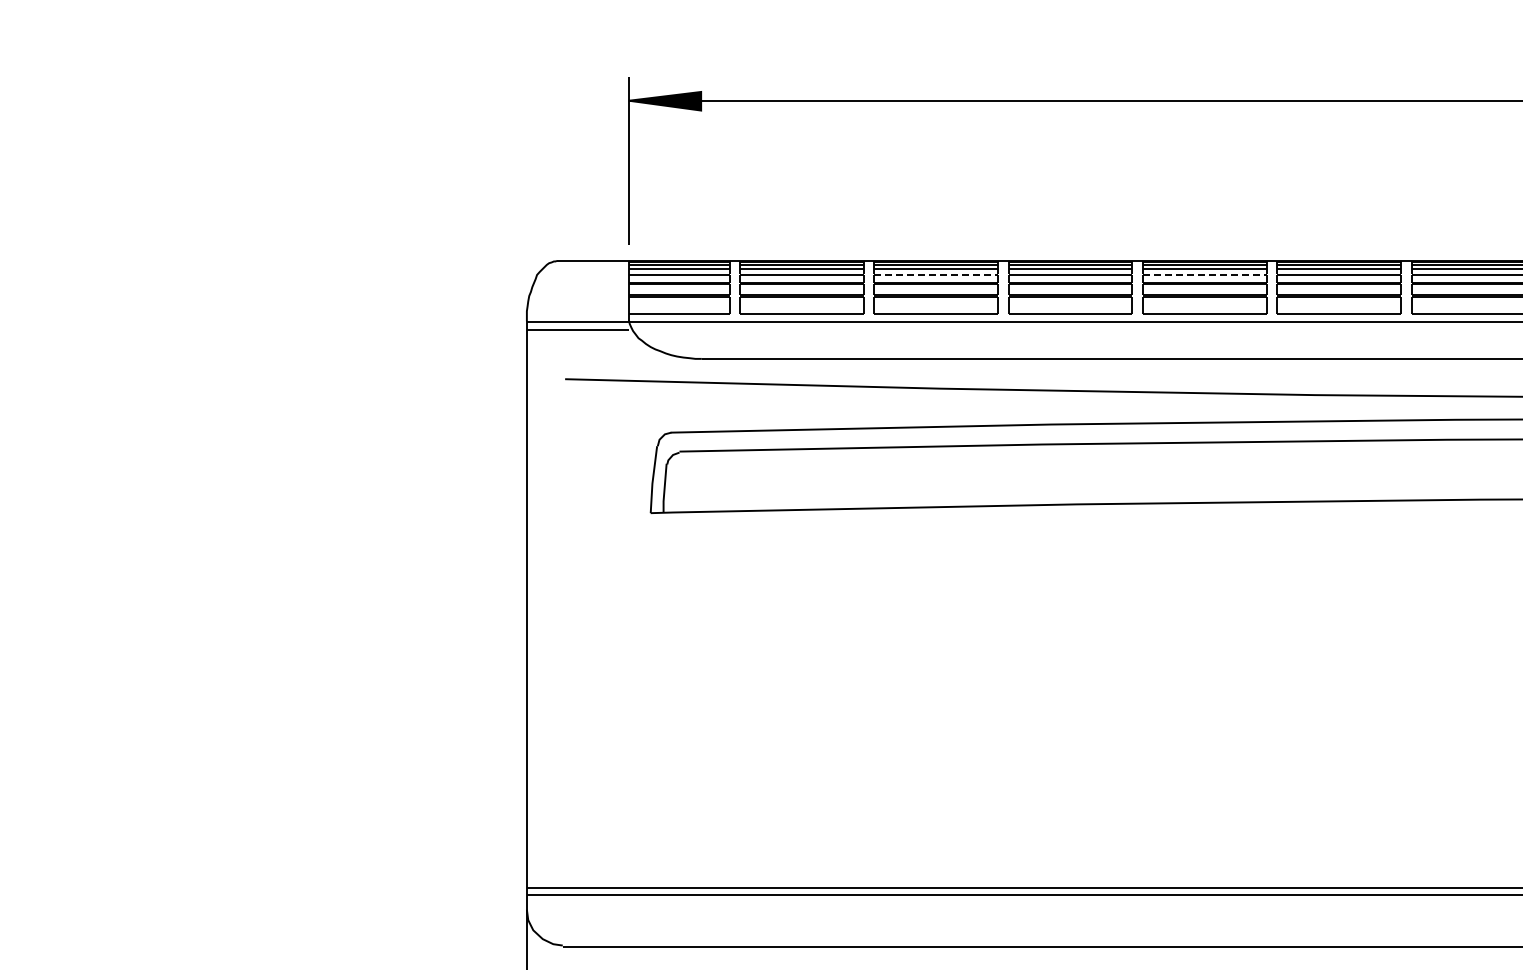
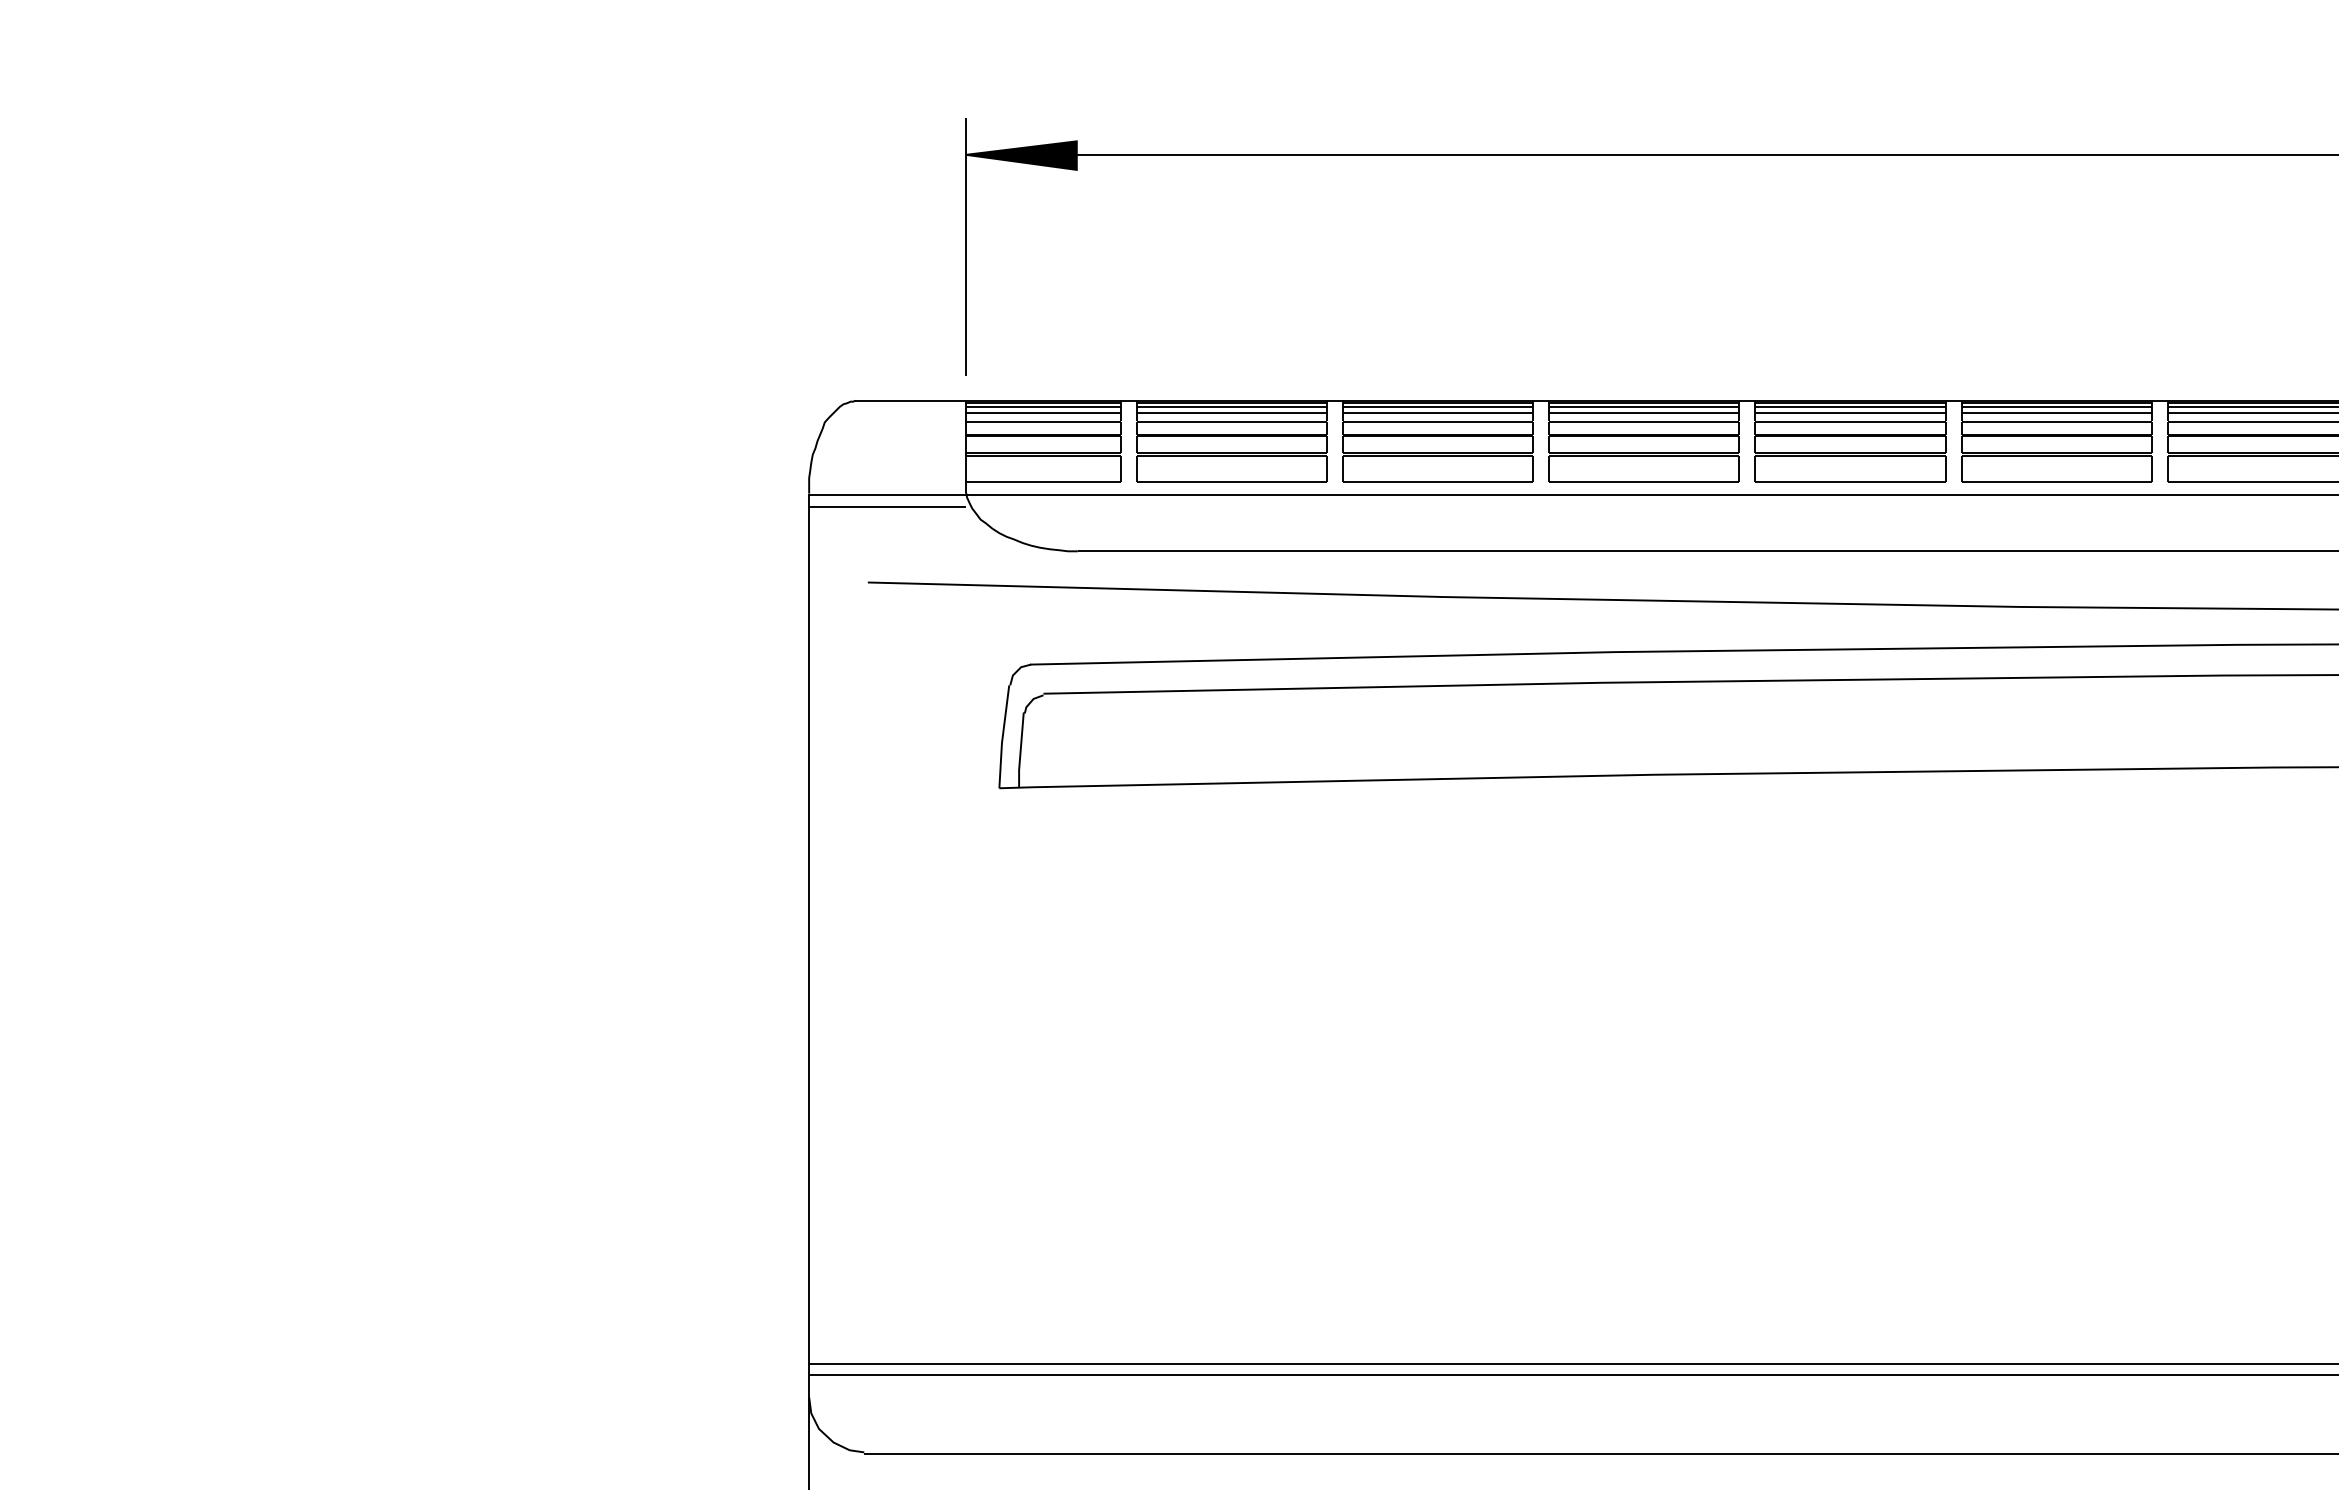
line: (936, 274) -> (1438, 421), dashed -> solid
line: (1204, 274) -> (1849, 421), dashed -> solid

